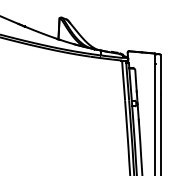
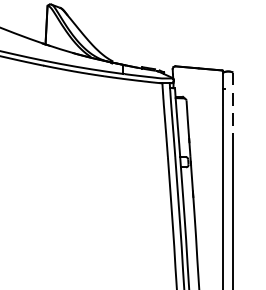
line: (160, 74) -> (232, 108), solid -> dashed

